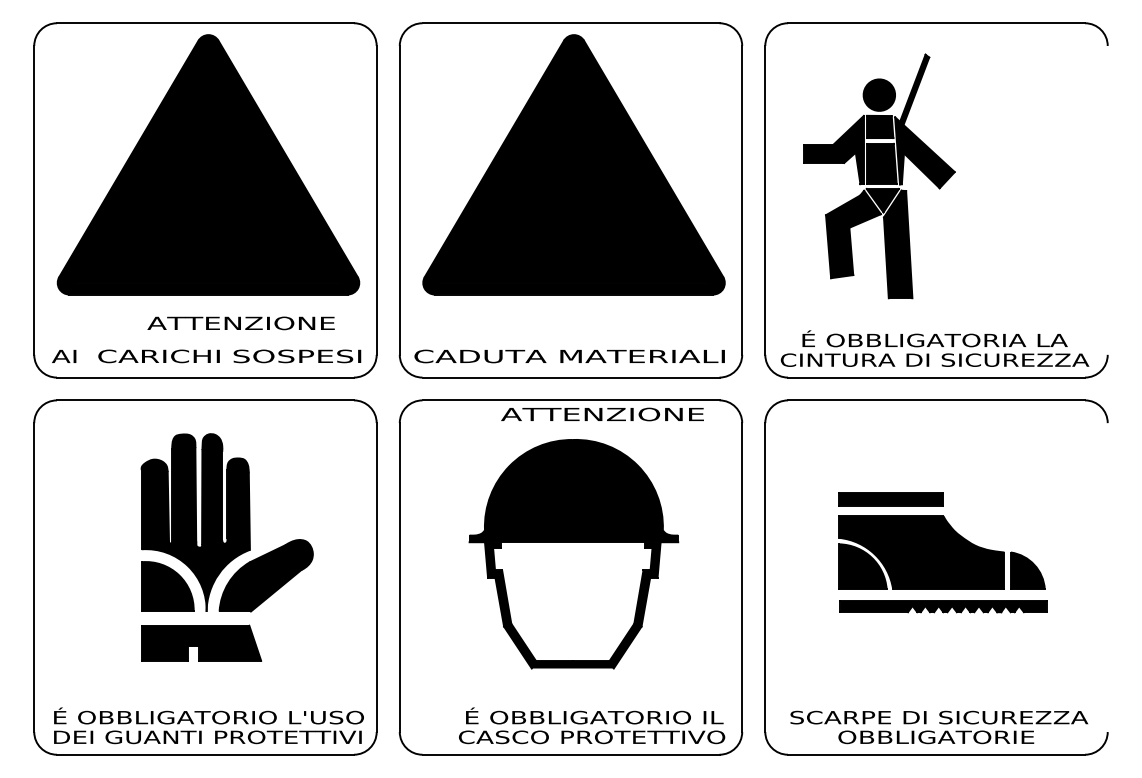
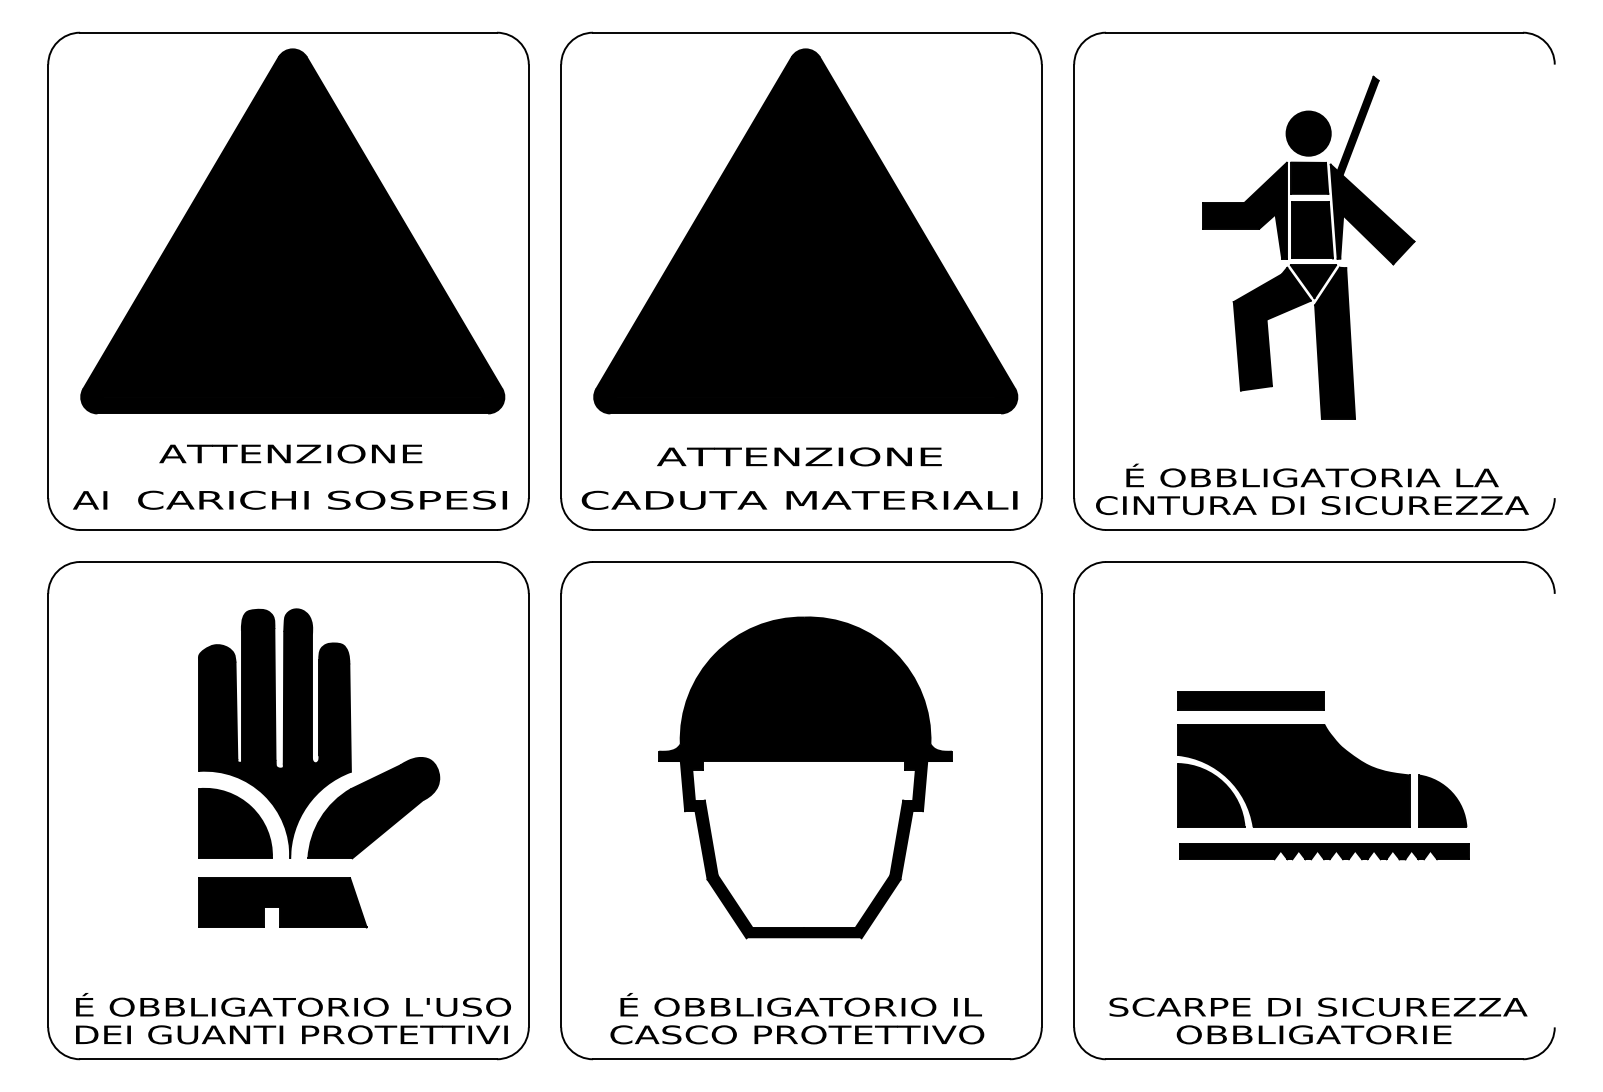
part: (879, 176) -> (1308, 247), moved
text: (240, 323) -> (289, 454), moved
text: (602, 414) -> (799, 456), moved
text: (592, 725) -> (797, 1018), moved

